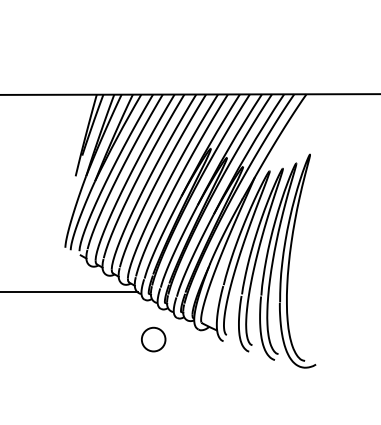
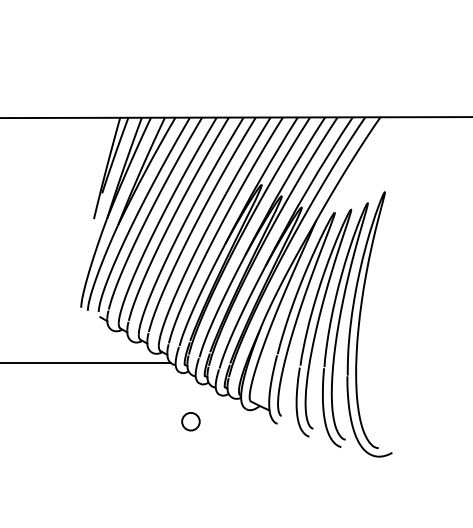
circle: (153, 339) -> (190, 421), size x0.6

